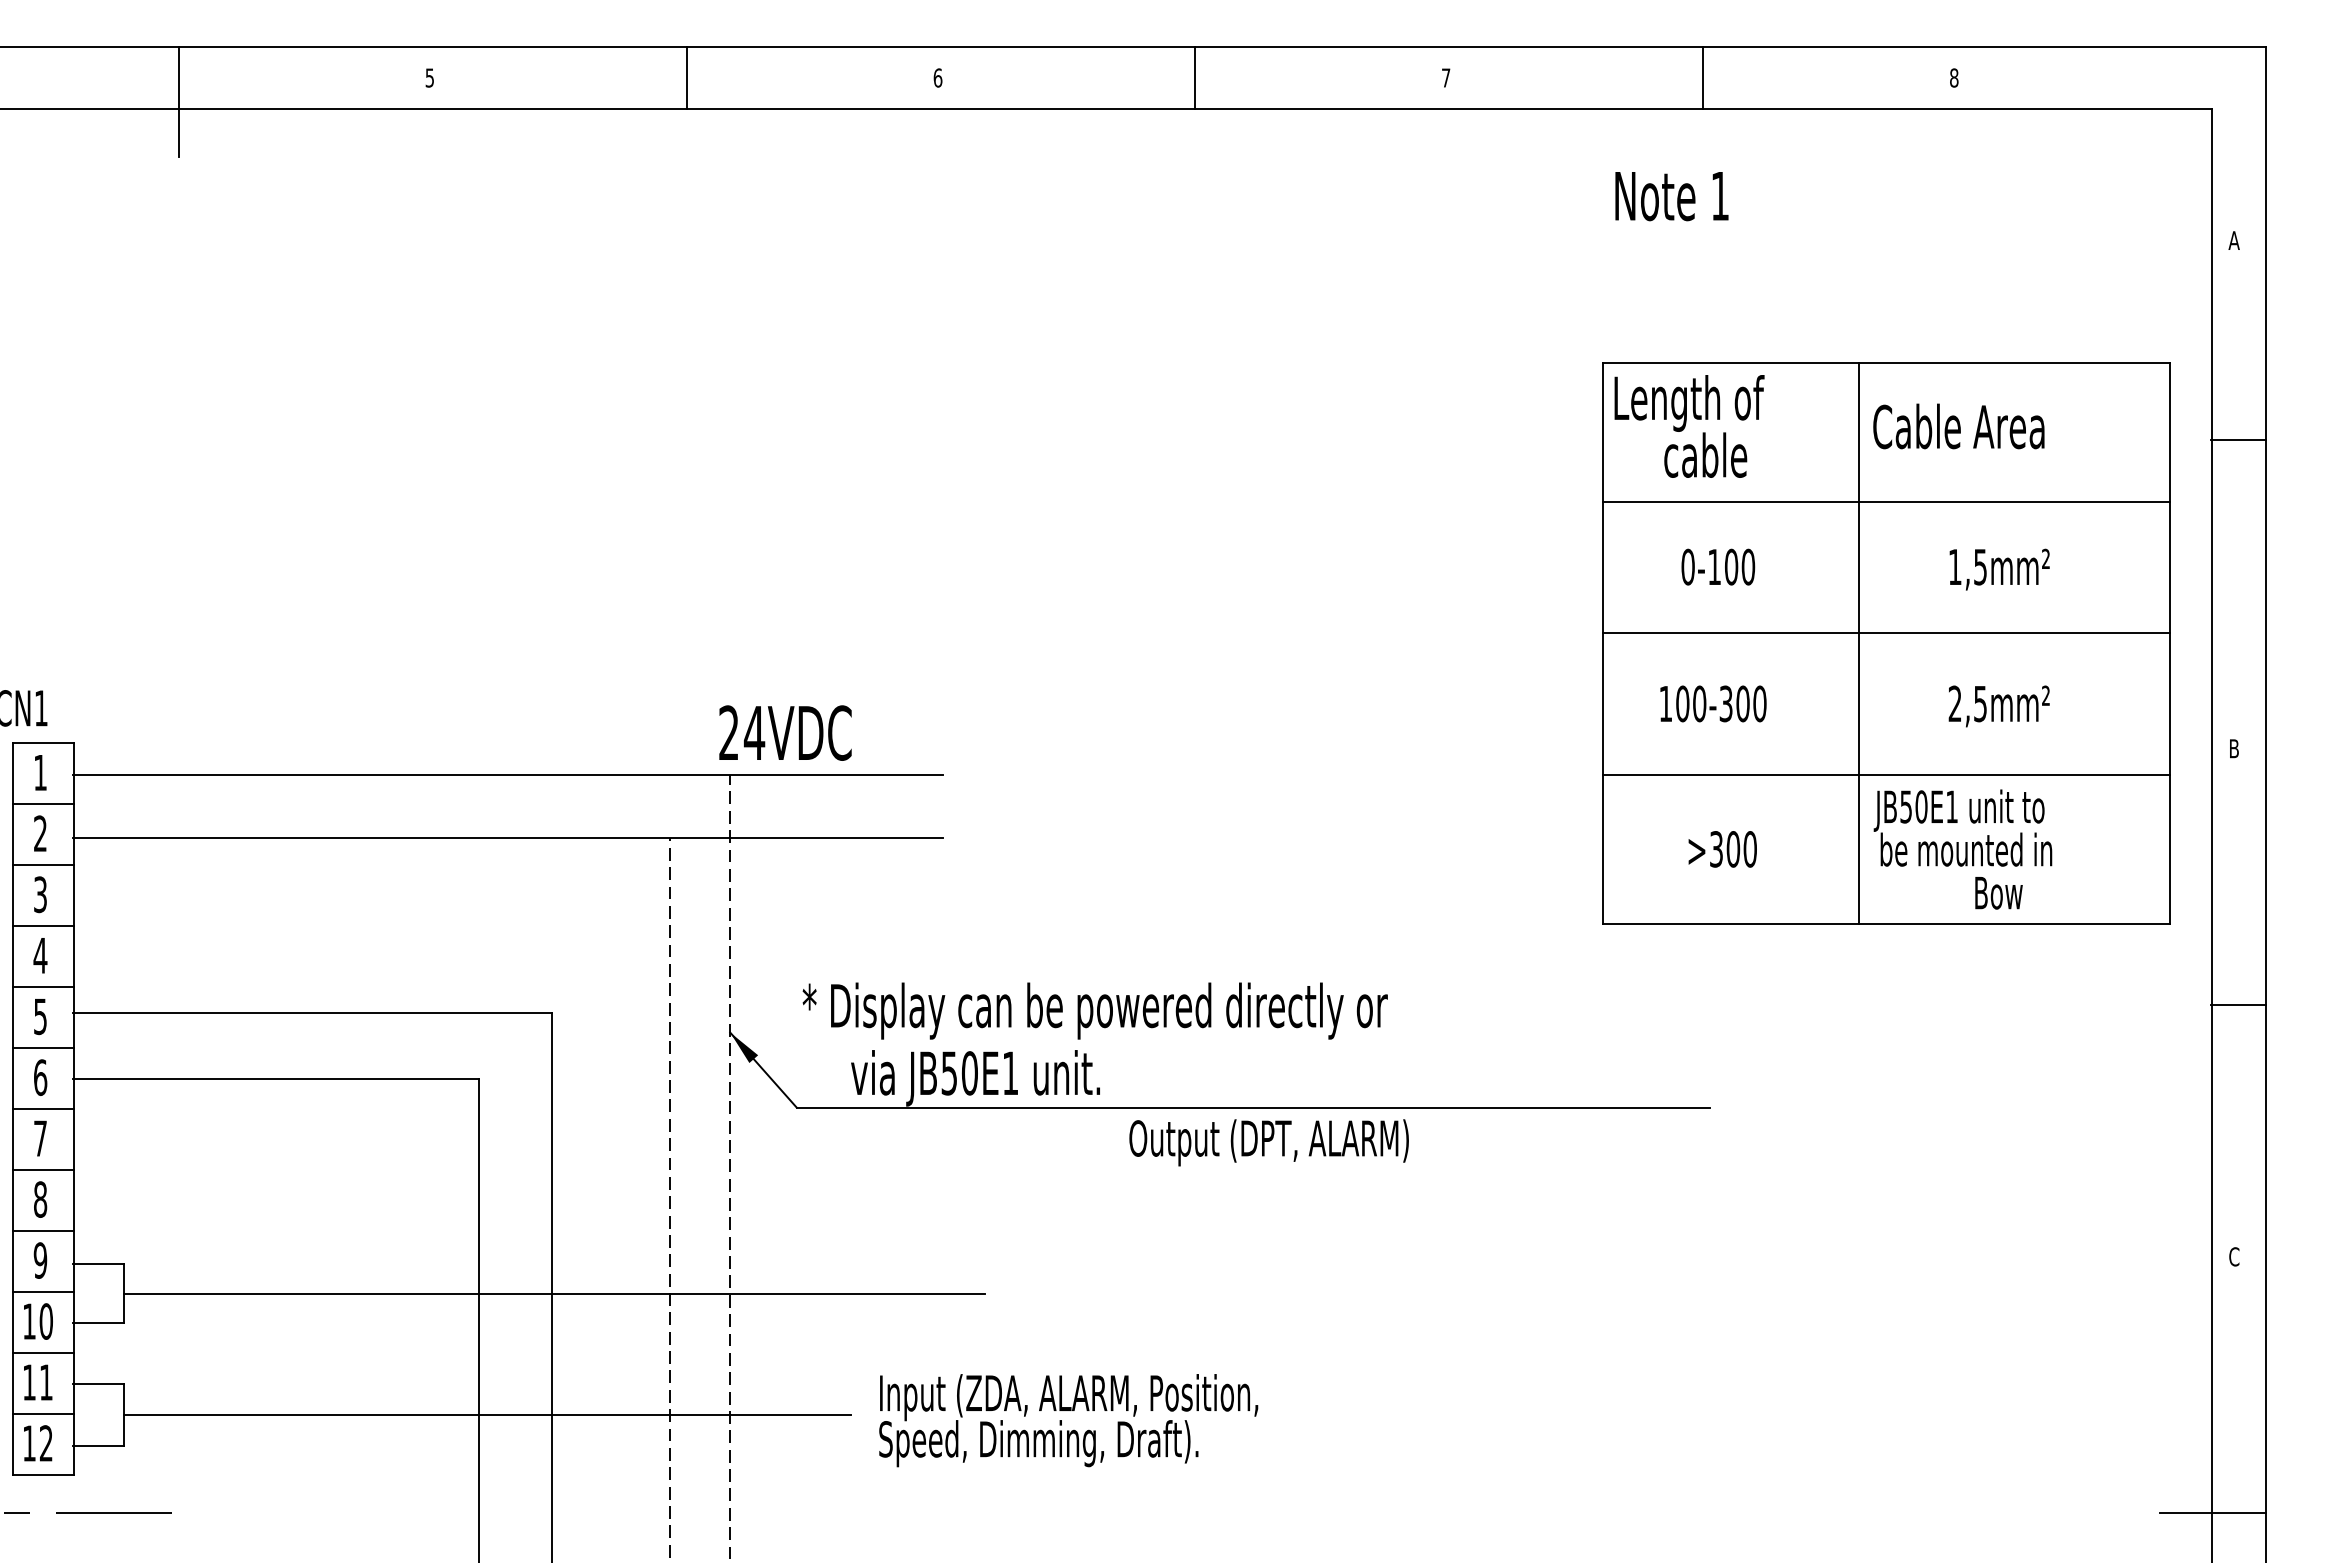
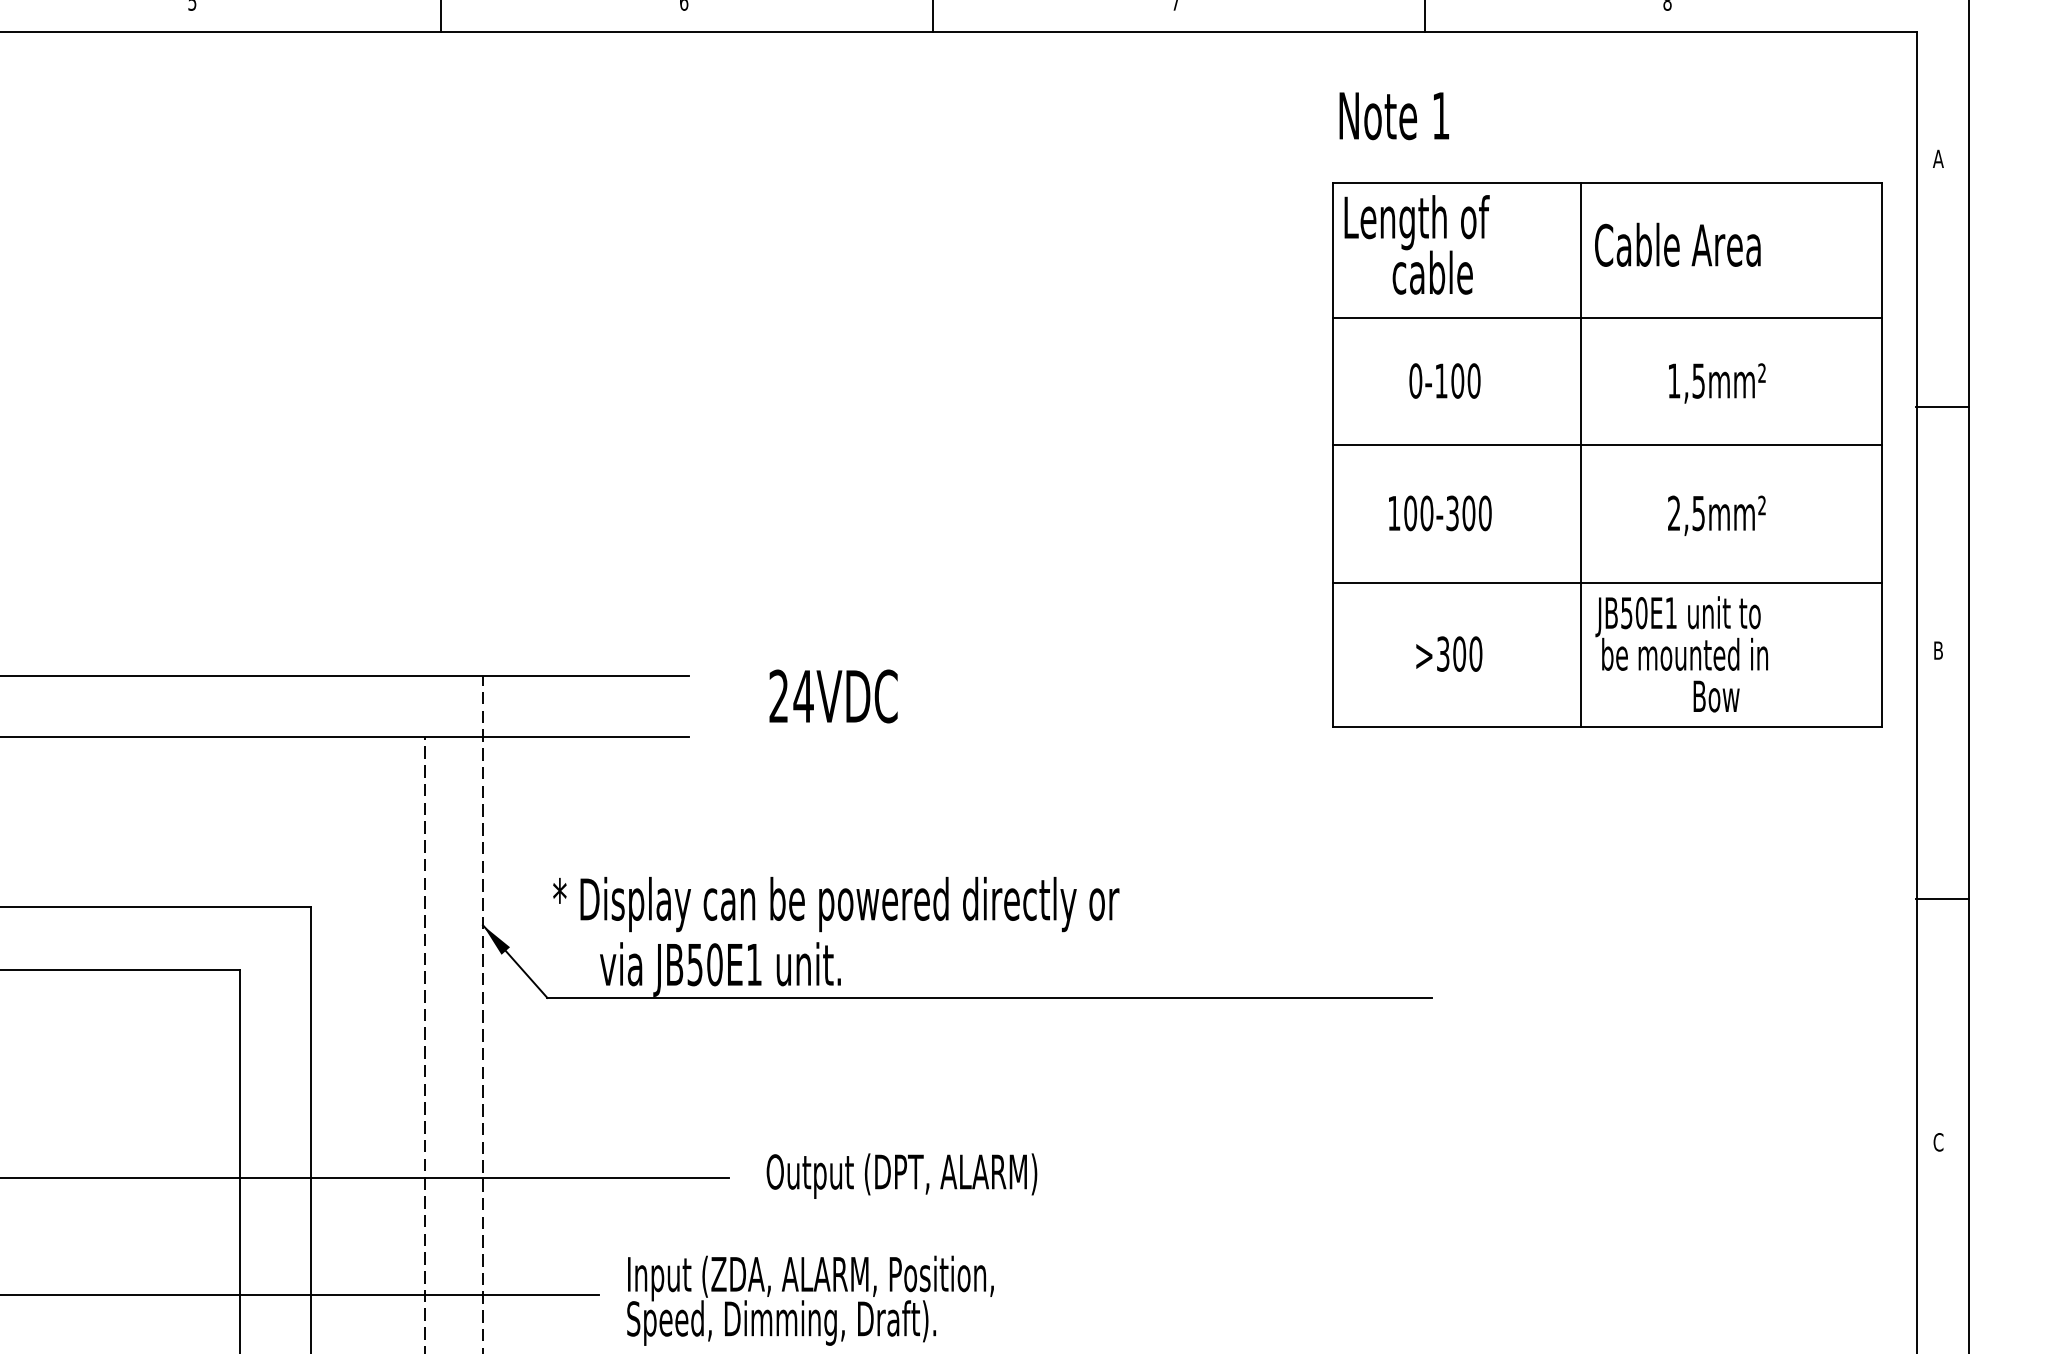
line: (2238, 440) -> (1942, 407), moved
part: (1886, 643) -> (1607, 454), moved
text: (785, 732) -> (833, 695), moved
text: (1268, 1142) -> (901, 1175), moved

